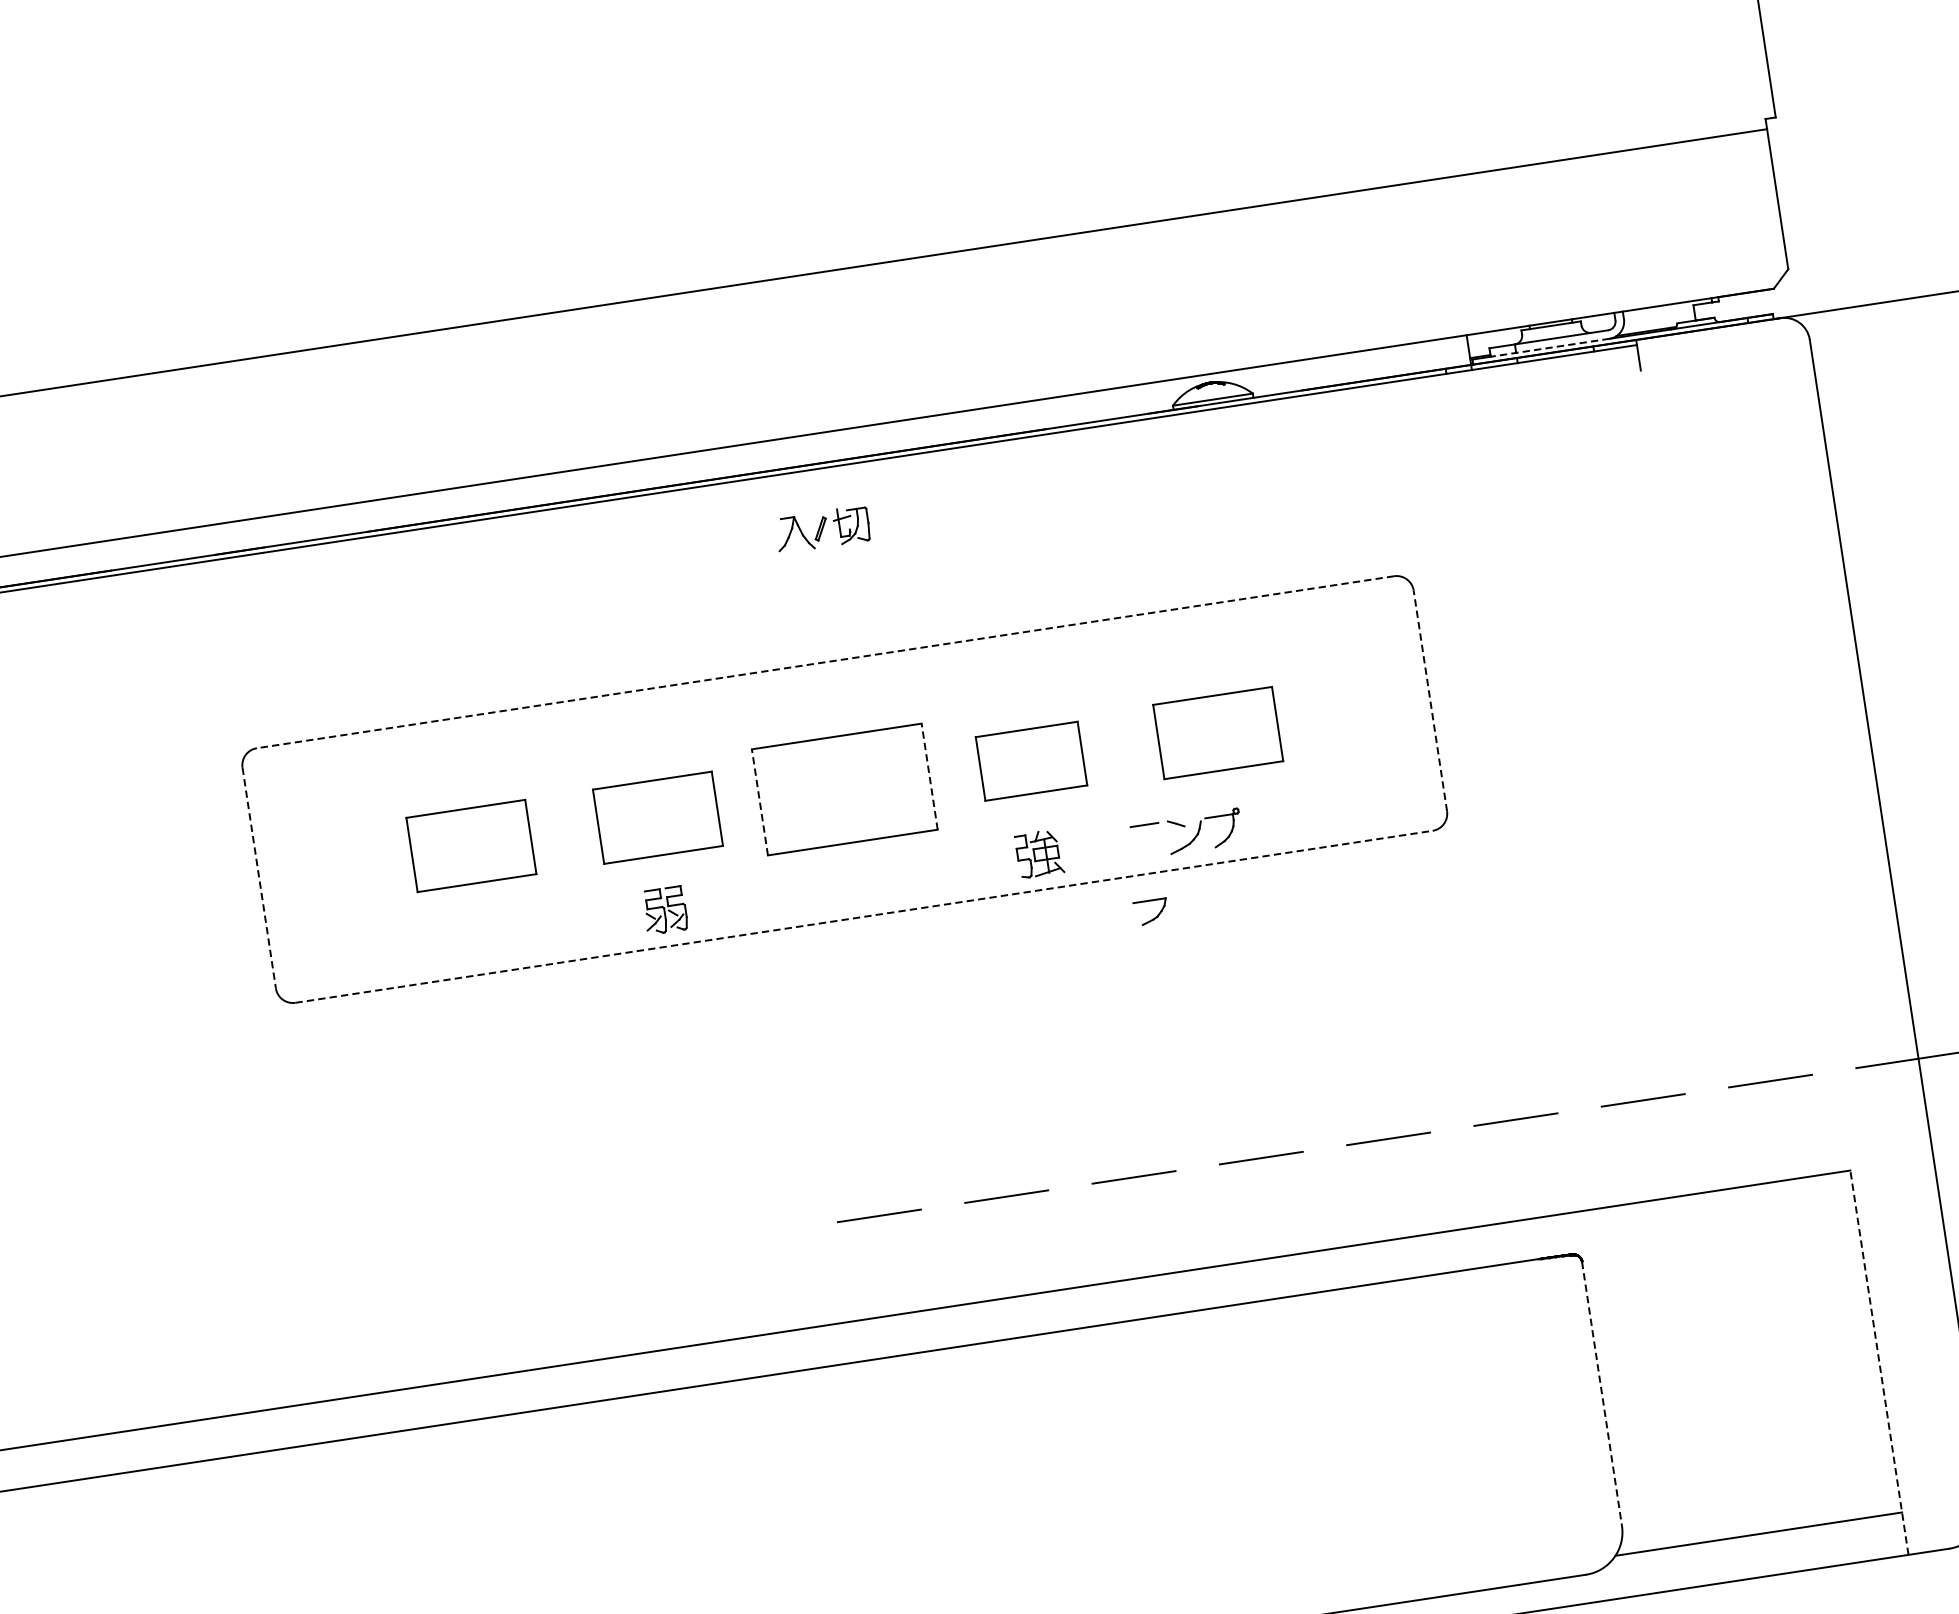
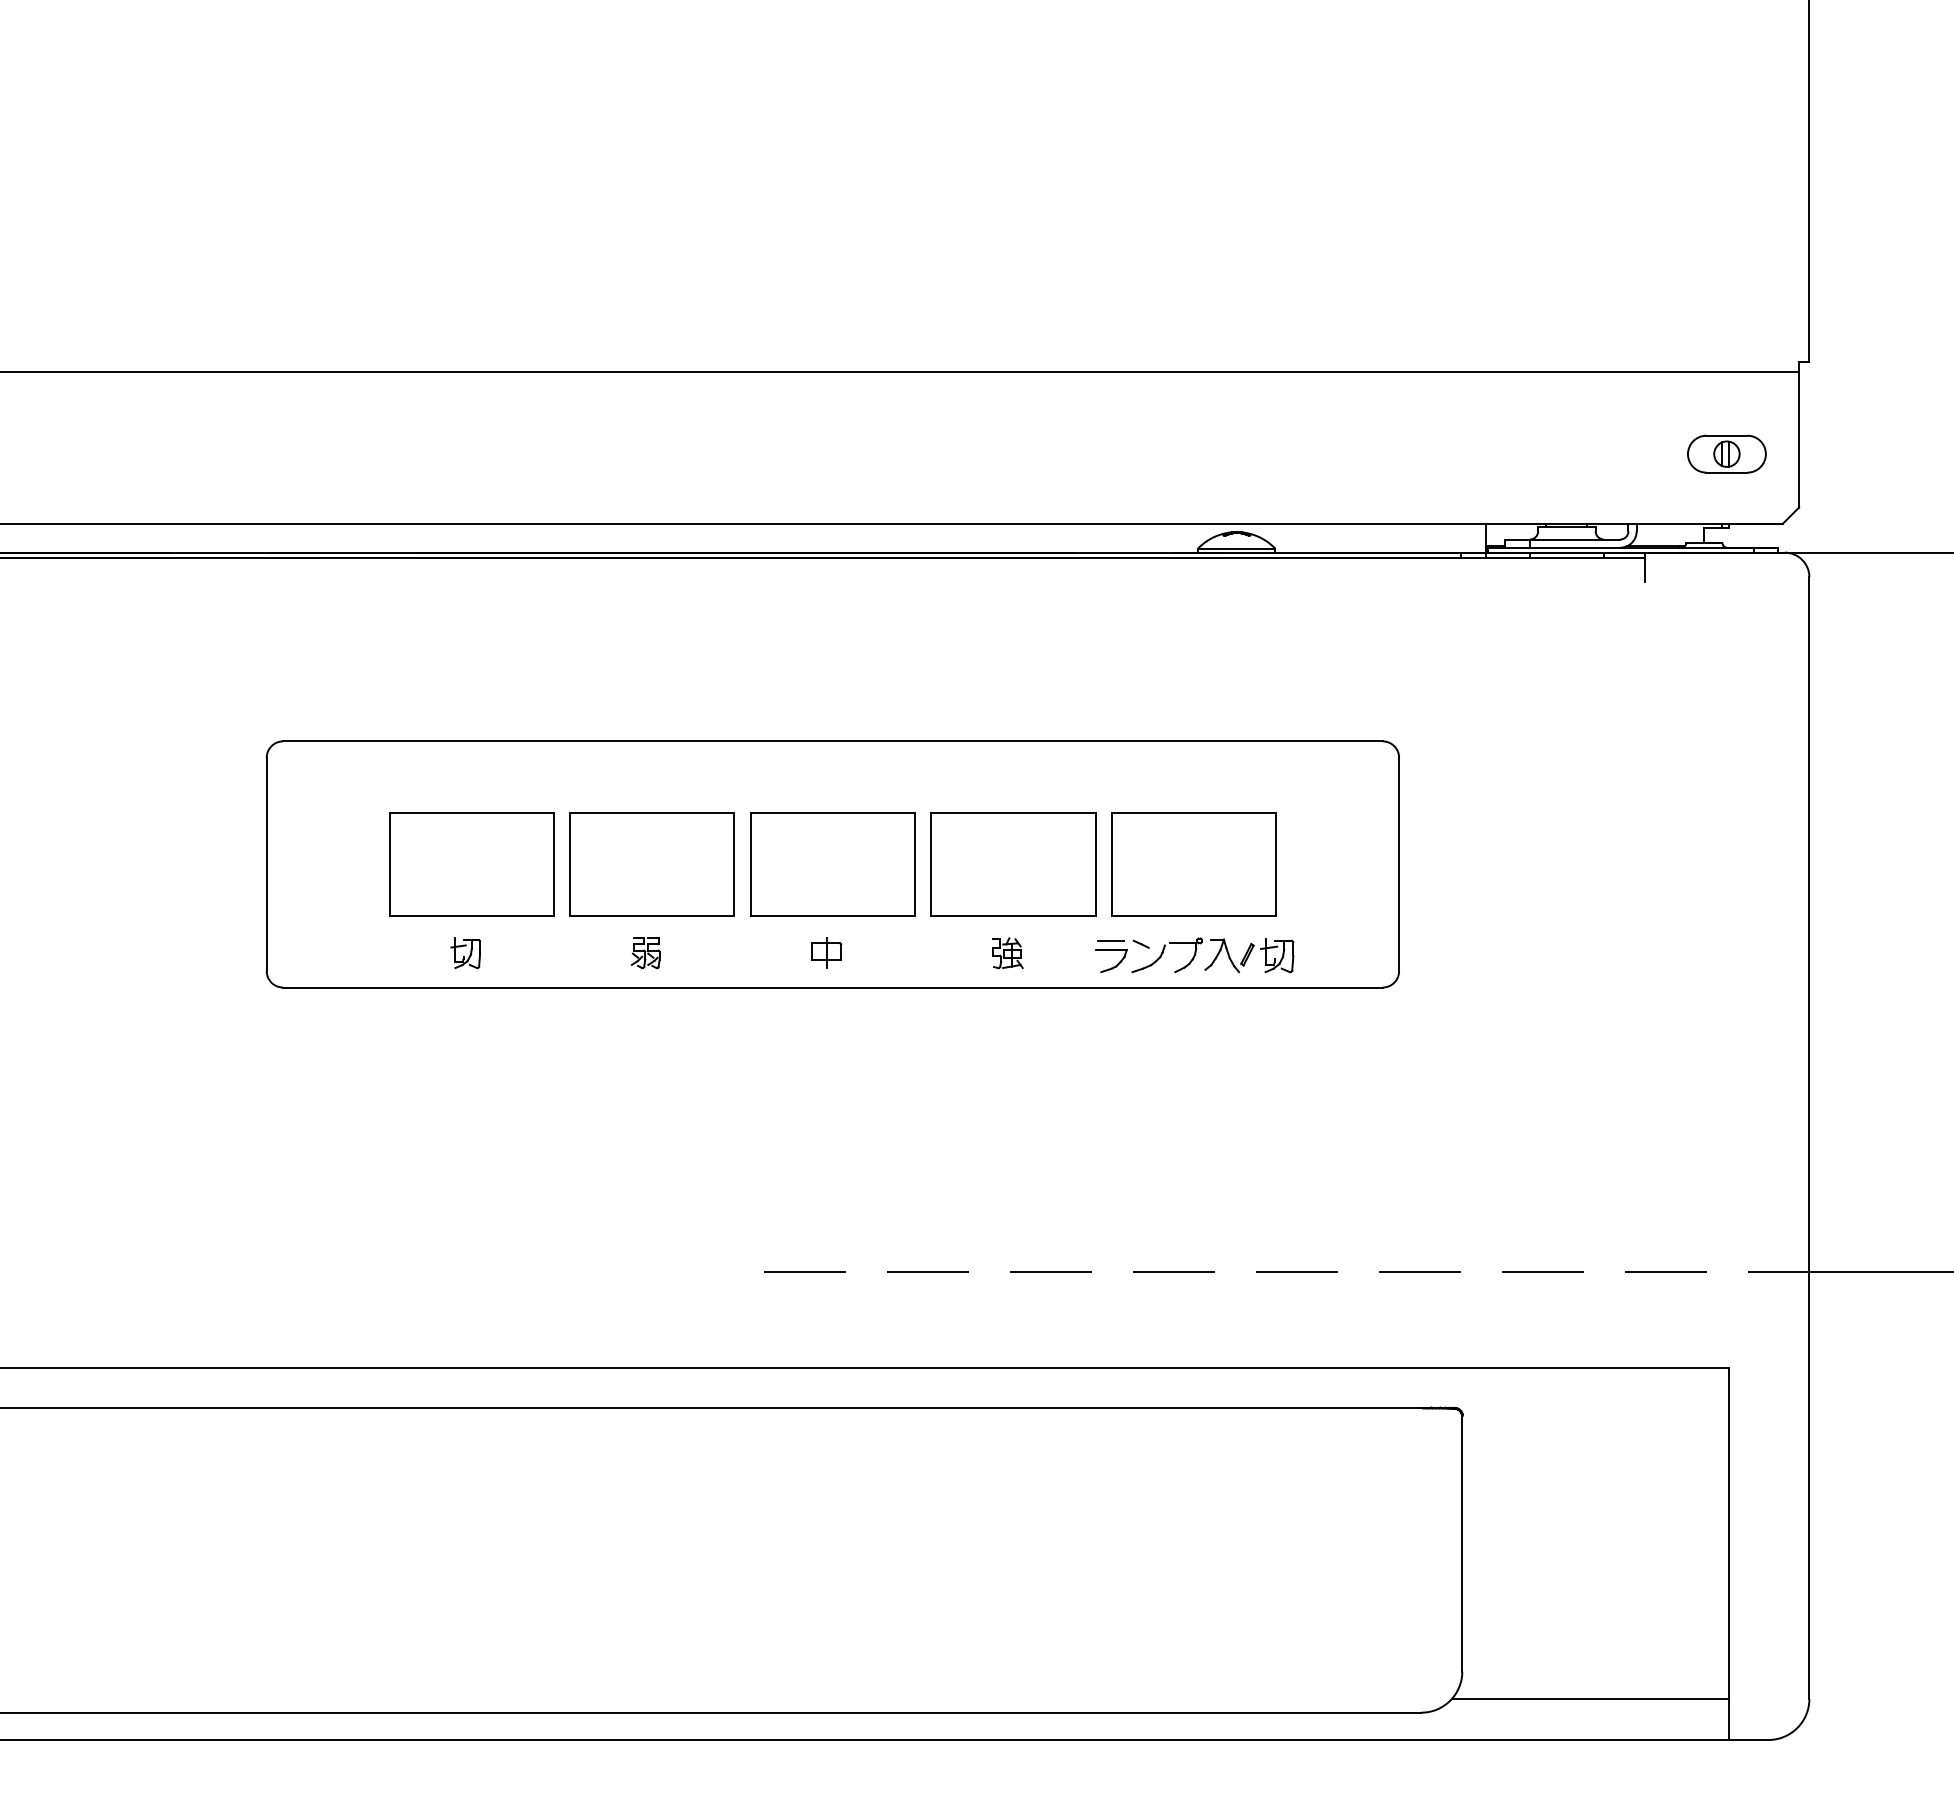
part: (1704, 224) -> (1726, 453), added
line: (1549, 347) -> (1562, 547), dashed -> solid
part: (823, 529) -> (1249, 955), moved
line: (825, 662) -> (832, 741), dashed -> solid
line: (1430, 700) -> (1399, 864), dashed -> solid
part: (1217, 733) -> (1193, 864), size x1.43
part: (1031, 761) -> (1013, 864), size x1.67
line: (929, 775) -> (914, 863), dashed -> solid
line: (759, 801) -> (750, 863), dashed -> solid
part: (657, 817) -> (651, 864), size x1.43
part: (471, 846) -> (471, 864), size x1.43
part: (1039, 854) -> (1007, 953), size x0.71
line: (258, 878) -> (266, 864), dashed -> solid
part: (851, 881) -> (826, 952), added
part: (664, 910) -> (645, 953), size x0.71
line: (863, 916) -> (832, 987), dashed -> solid
part: (1154, 917) -> (1113, 966), moved
part: (478, 939) -> (465, 953), added
line: (1878, 1363) -> (1728, 1554), dashed -> solid
line: (1602, 1393) -> (1462, 1543), dashed -> solid

